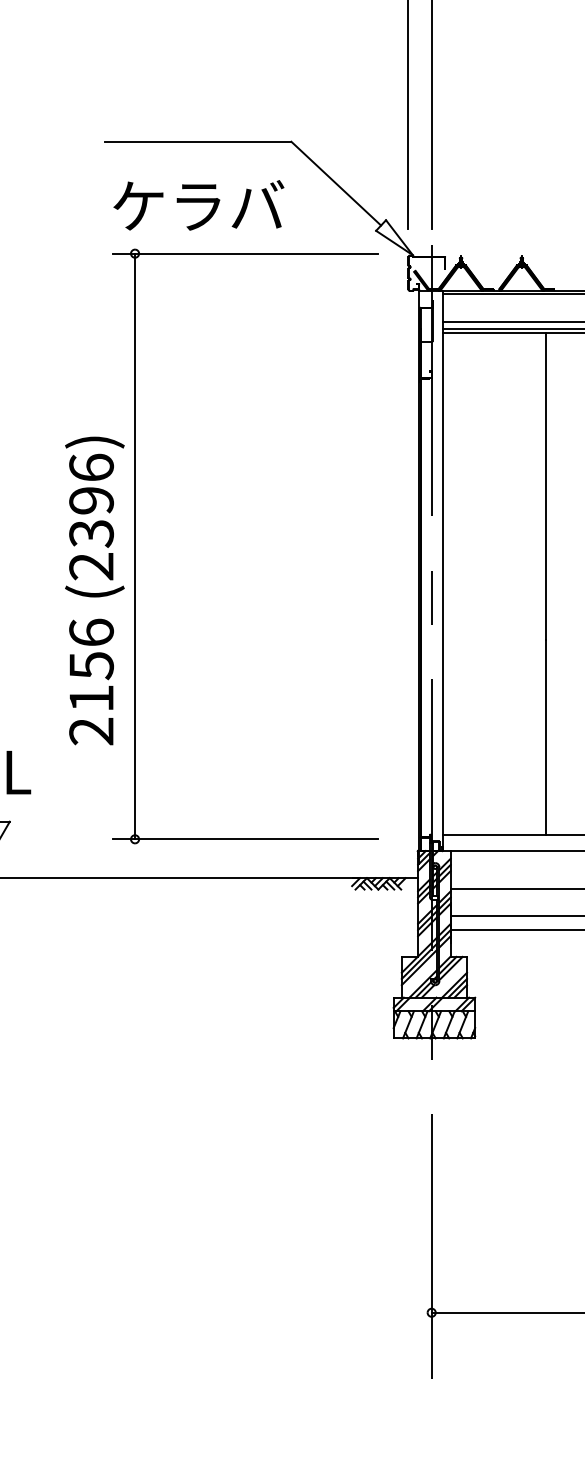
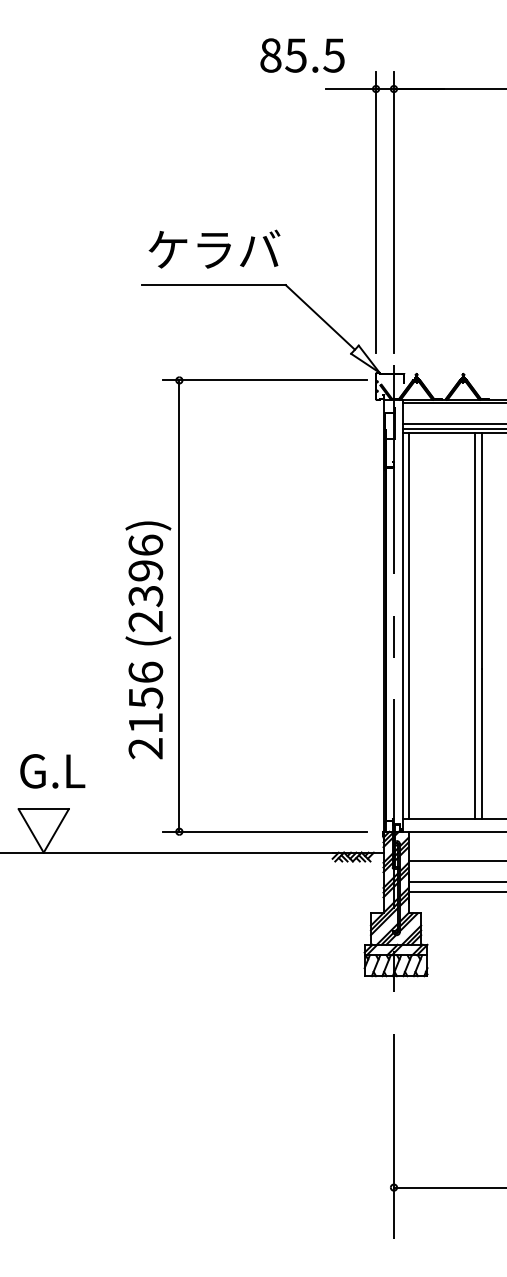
text: (198, 204) -> (214, 248), moved
part: (135, 545) -> (179, 605), moved
line: (451, 583) -> (409, 625), added
line: (536, 583) -> (474, 625), added

